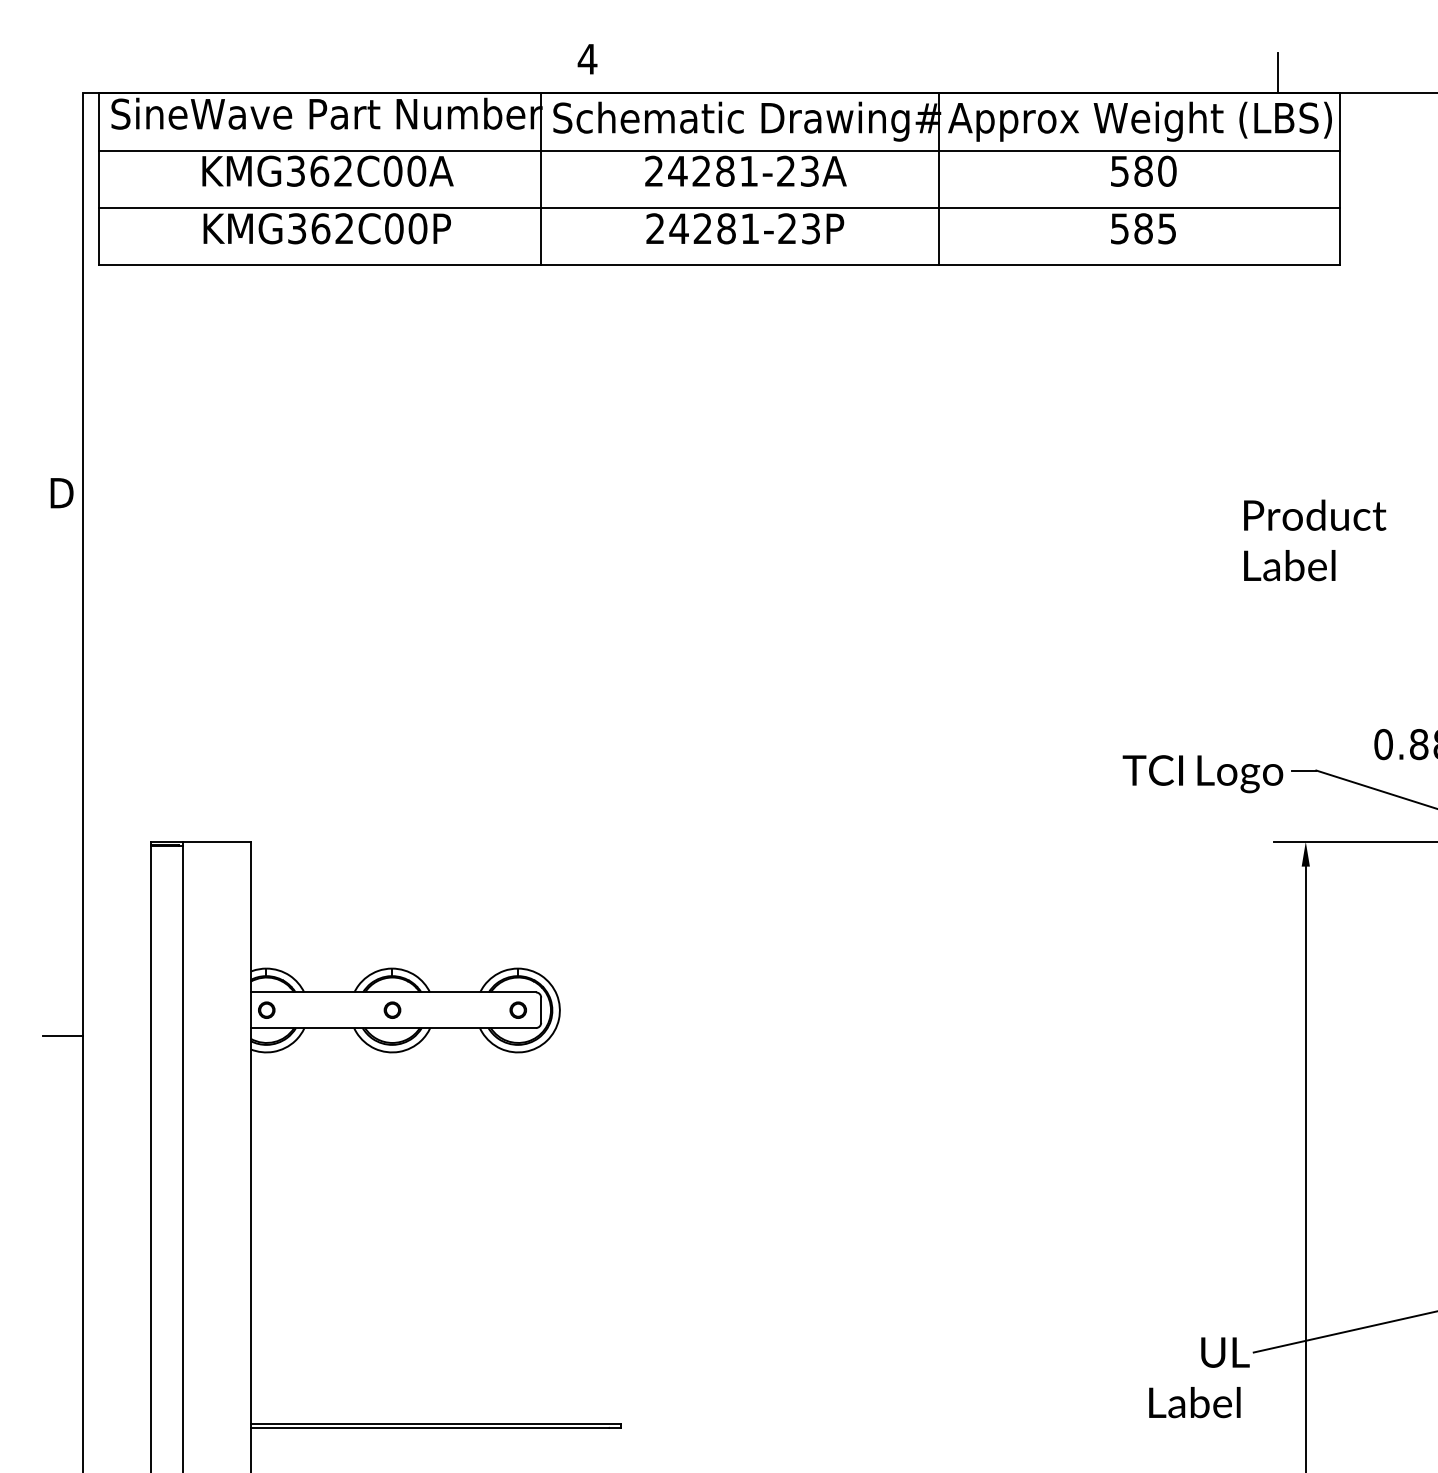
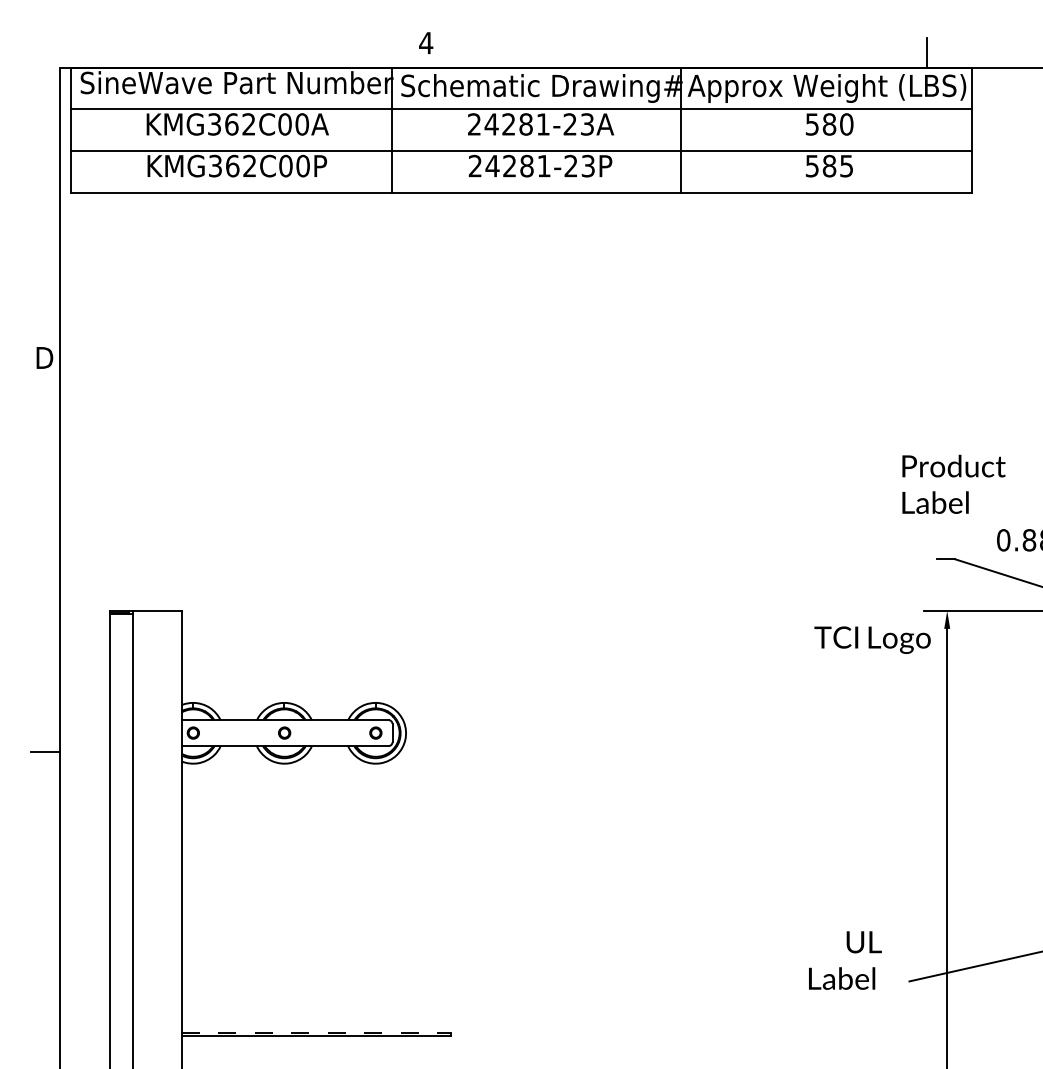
text: (1315, 540) -> (954, 484), moved
text: (1202, 774) -> (872, 640), moved
text: (1199, 1377) -> (845, 960), moved
line: (436, 1423) -> (316, 1032), solid -> dashed

